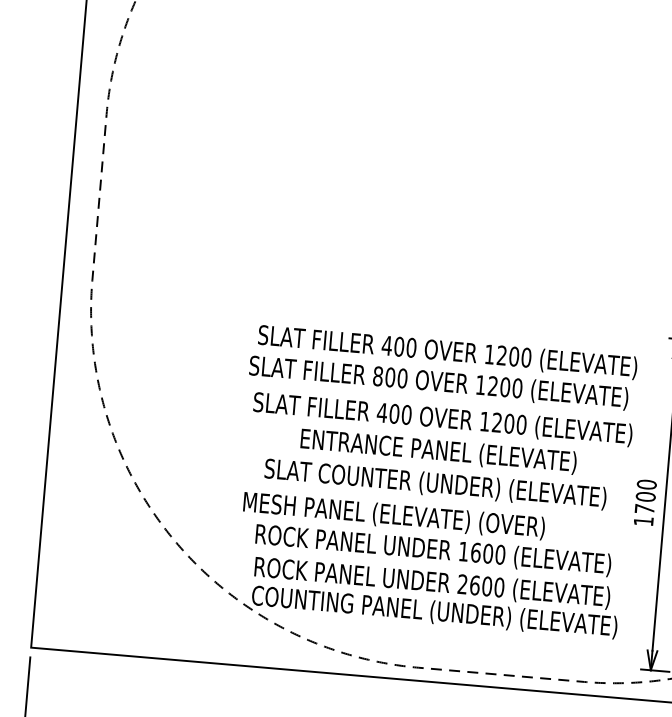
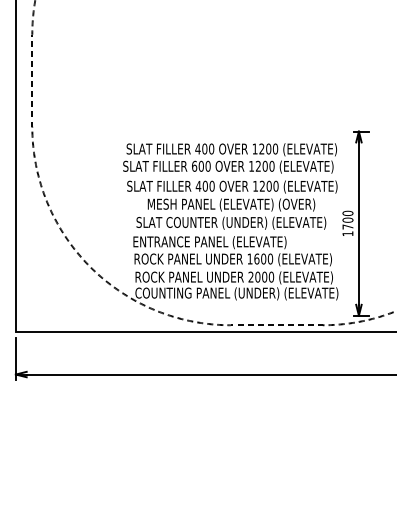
text: (378, 374) -> (194, 165), 800 -> 600
text: (438, 450) -> (231, 204), ENTRANCE PANEL (ELEVATE) -> MESH PANEL (ELEVATE) (OVER)
text: (393, 515) -> (209, 242), MESH PANEL (ELEVATE) (OVER) -> ENTRANCE PANEL (ELEVATE)
text: (474, 584) -> (257, 276), 2600 -> 2000

